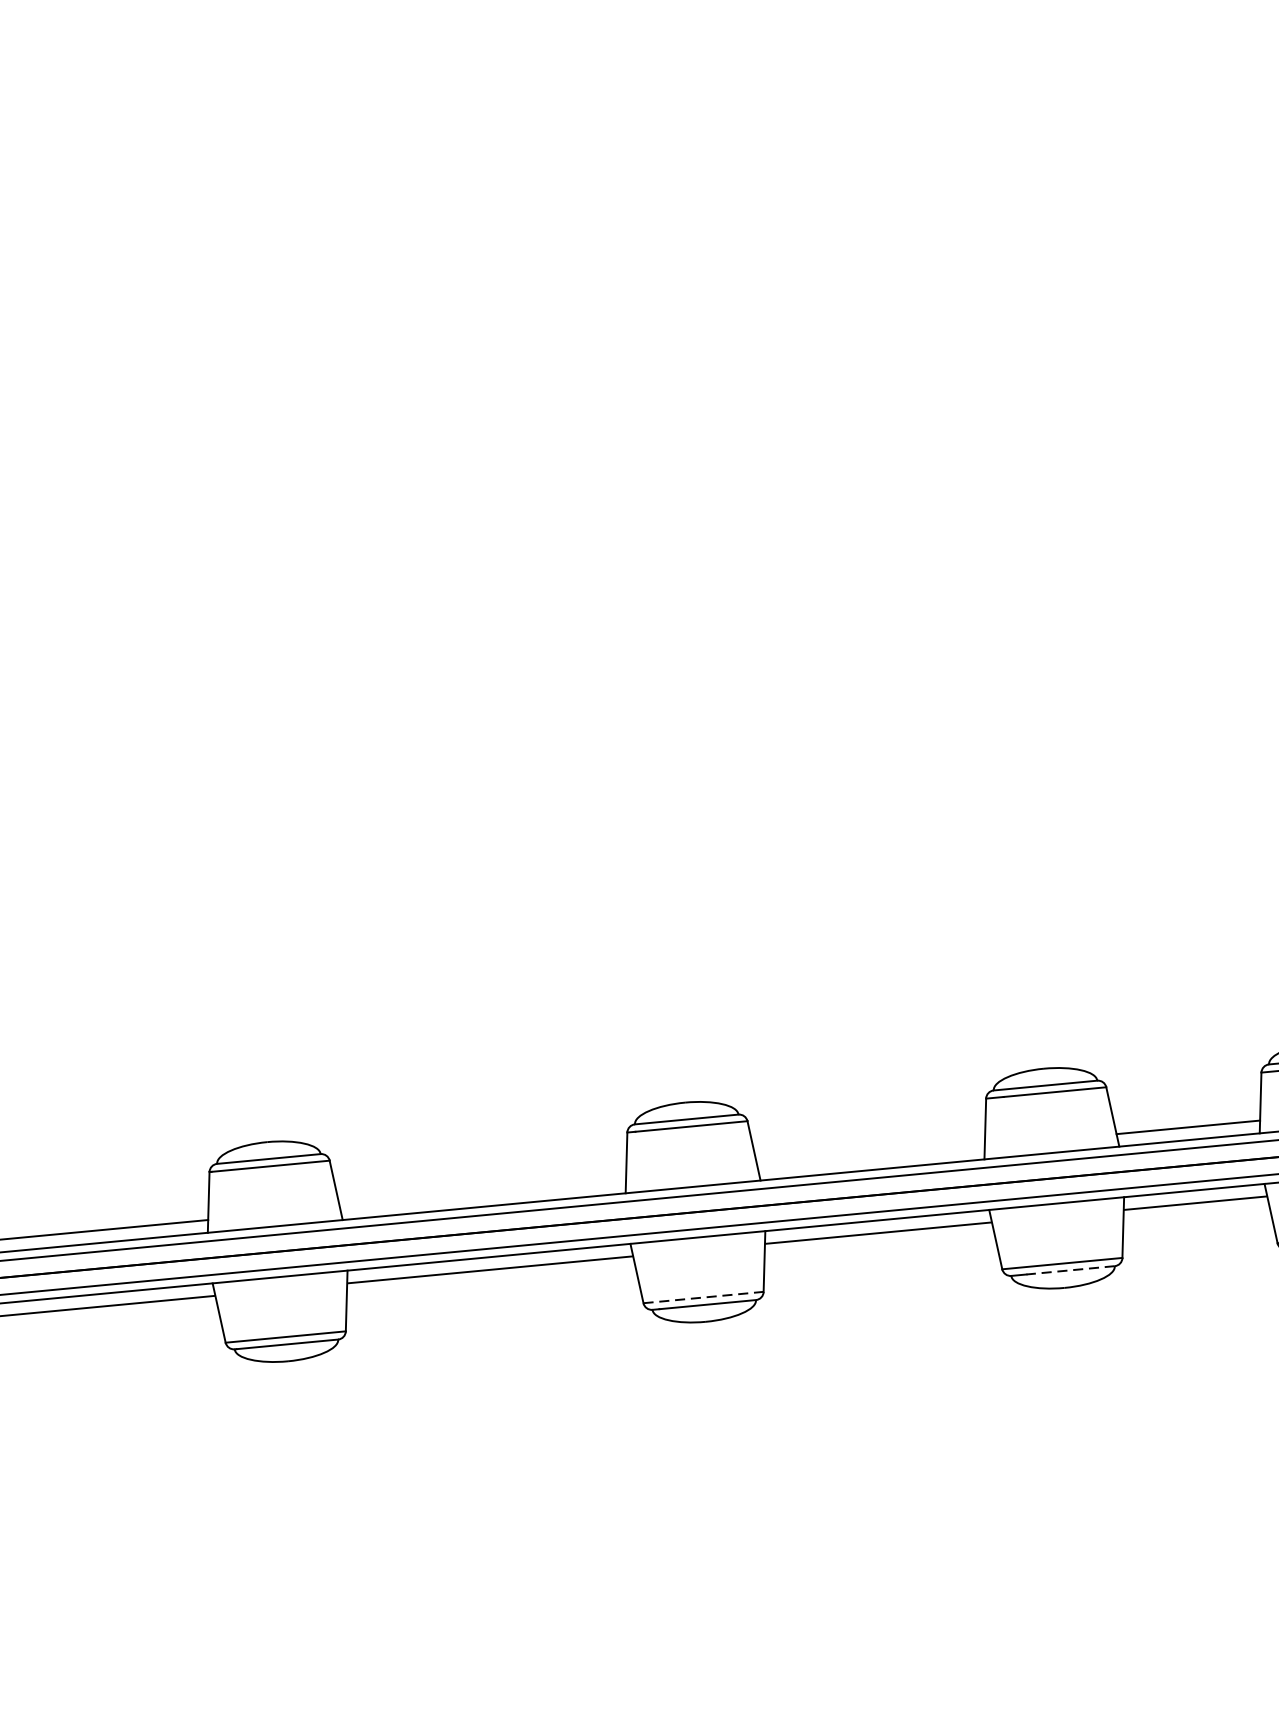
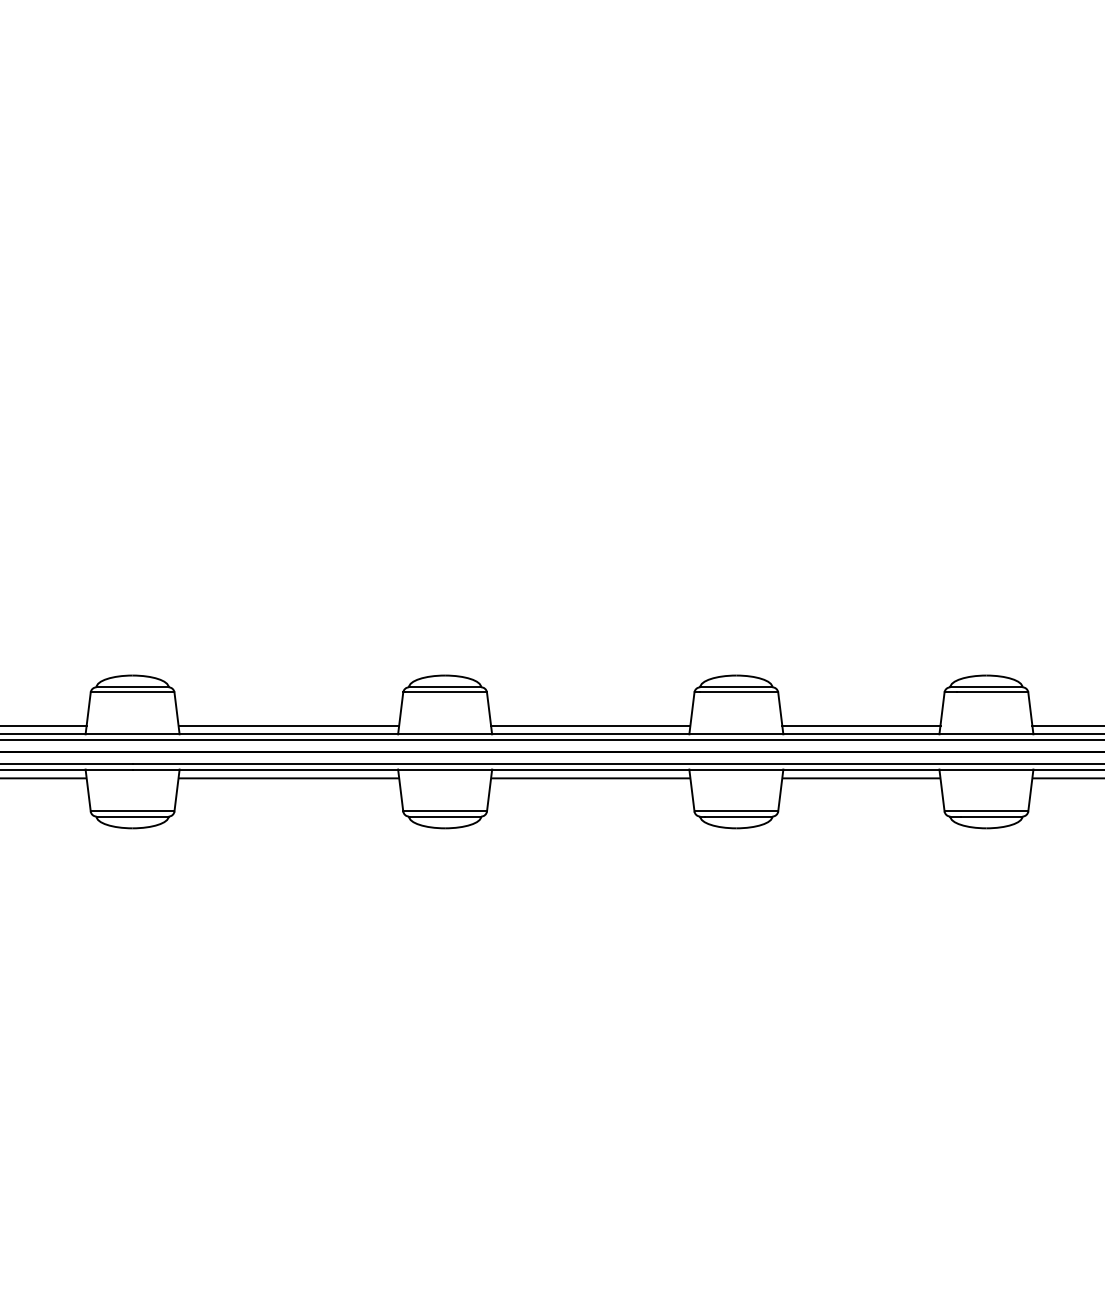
line: (871, 1157) -> (861, 725), added
line: (482, 1194) -> (590, 725), added
line: (1070, 1270) -> (991, 816), dashed -> solid
line: (703, 1297) -> (736, 811), dashed -> solid

